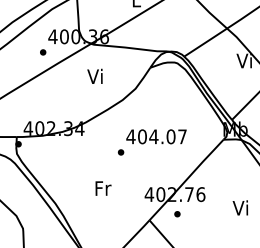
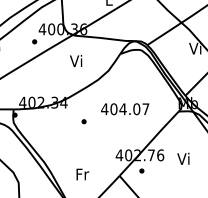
part: (120, 152) -> (83, 121), moved
text: (103, 188) -> (82, 174), moved
text: (240, 207) -> (183, 158), moved

